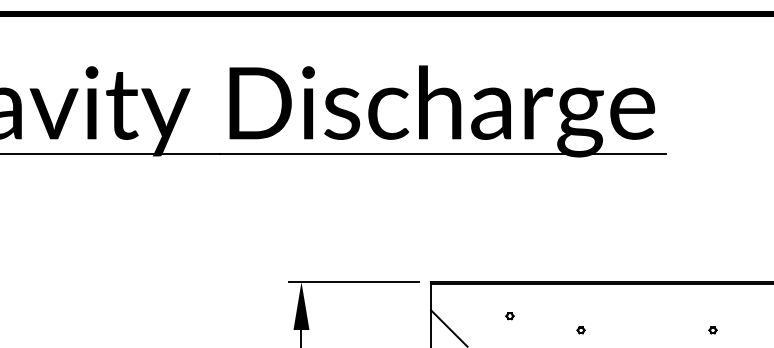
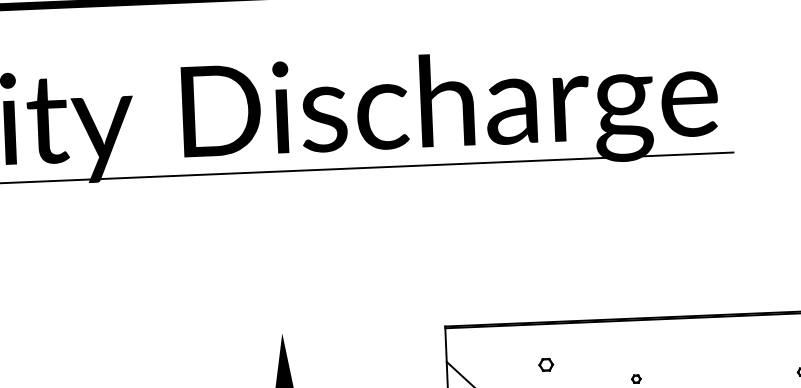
line: (353, 282) -> (347, 331), removed
part: (509, 316) -> (545, 365), size x1.6

